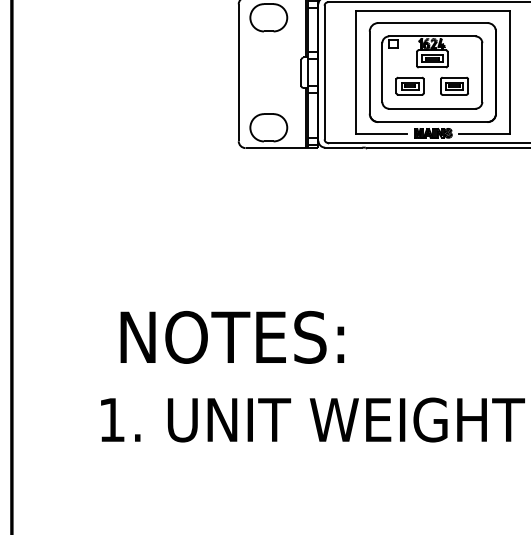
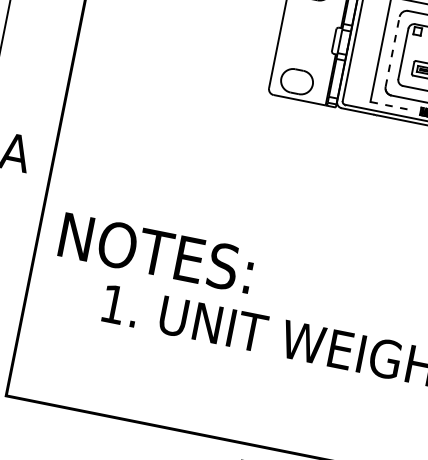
line: (369, 72) -> (392, 51), solid -> dashed
line: (381, 134) -> (392, 106), solid -> dashed
text: (232, 337) -> (156, 253), moved

